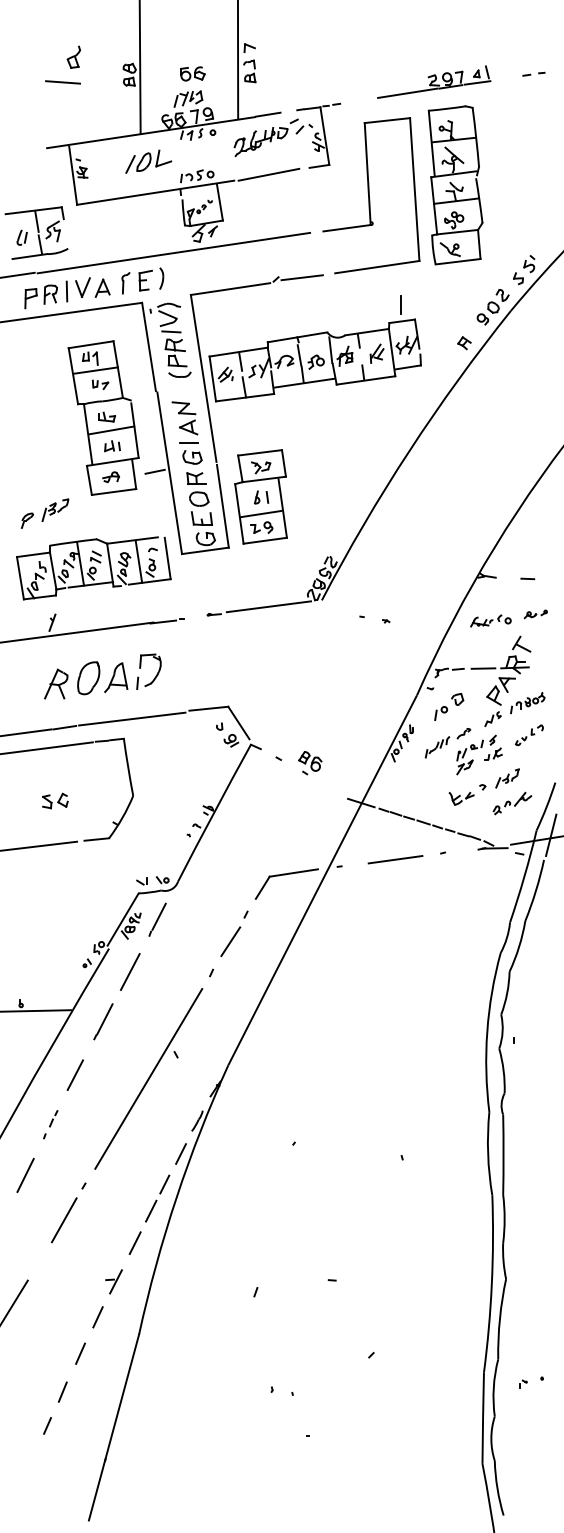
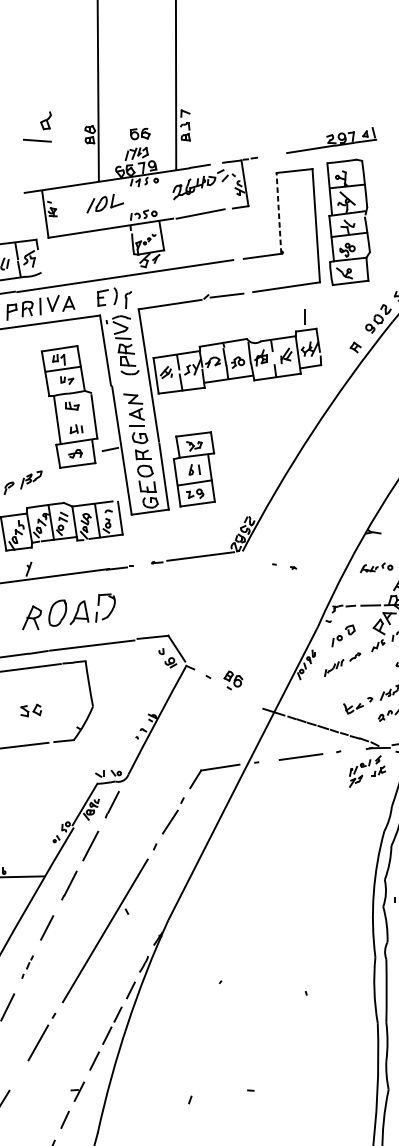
line: (367, 173) -> (278, 212), solid -> dashed
part: (125, 283) -> (128, 300), moved
line: (111, 430) -> (75, 416), removed
part: (479, 754) -> (367, 771), moved

